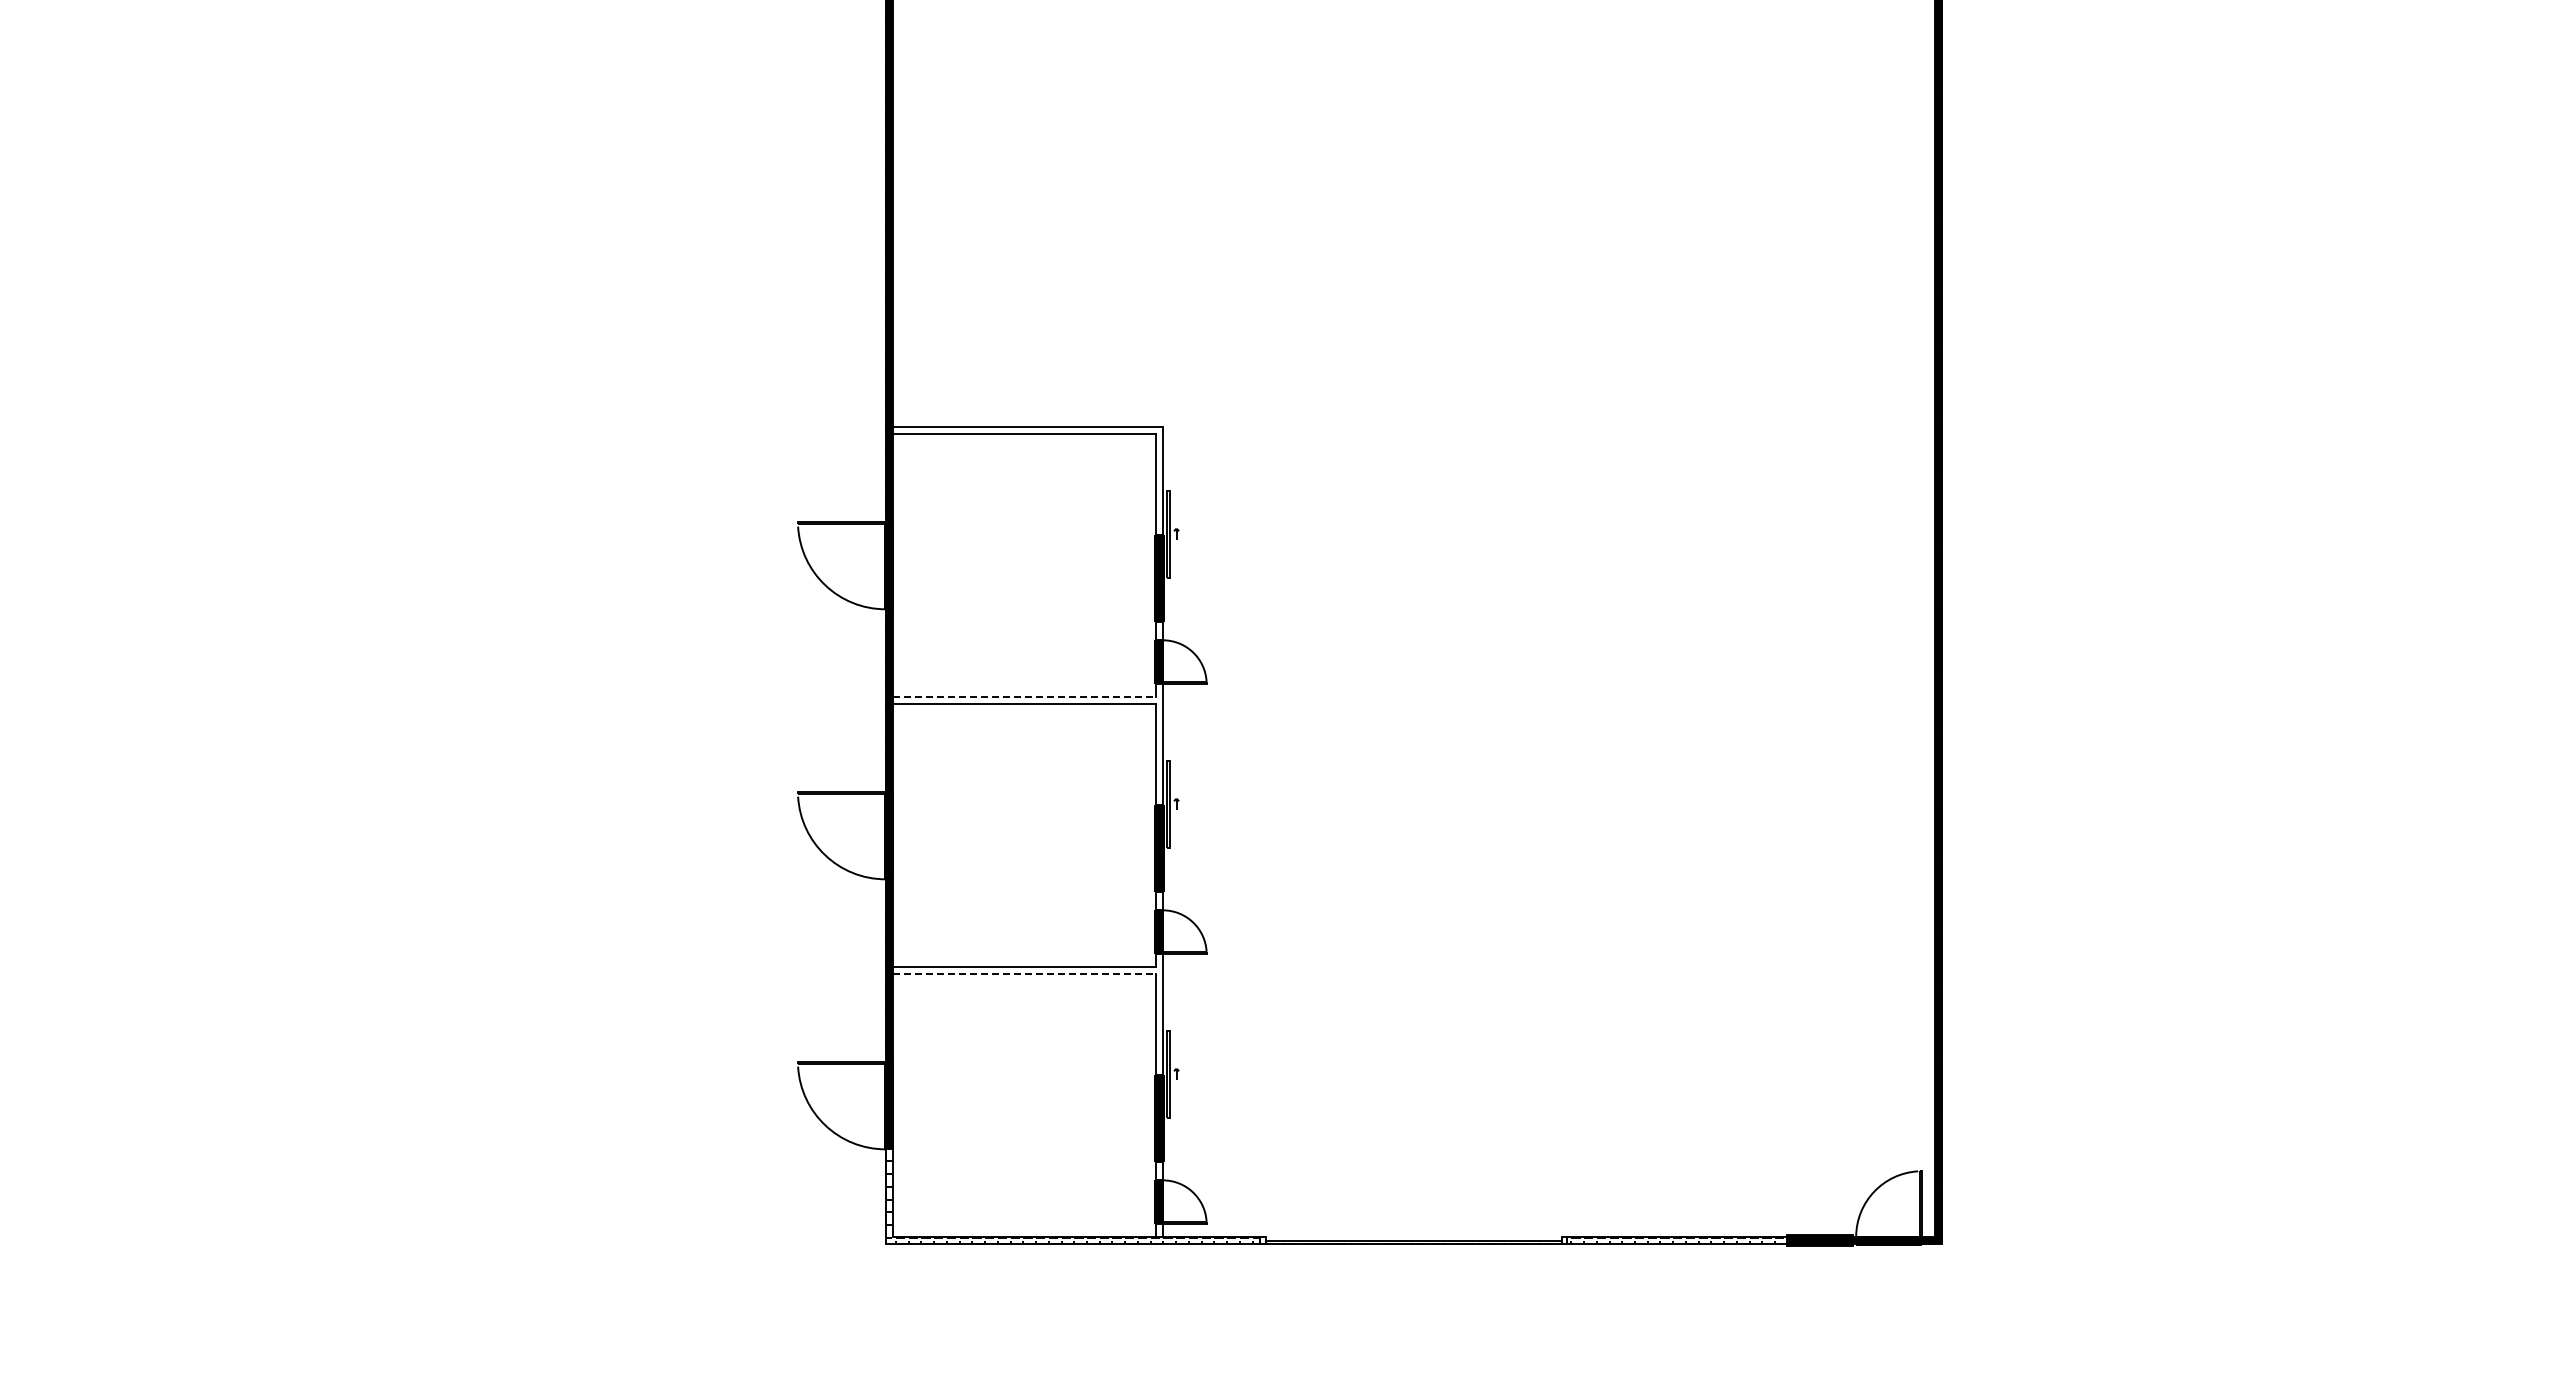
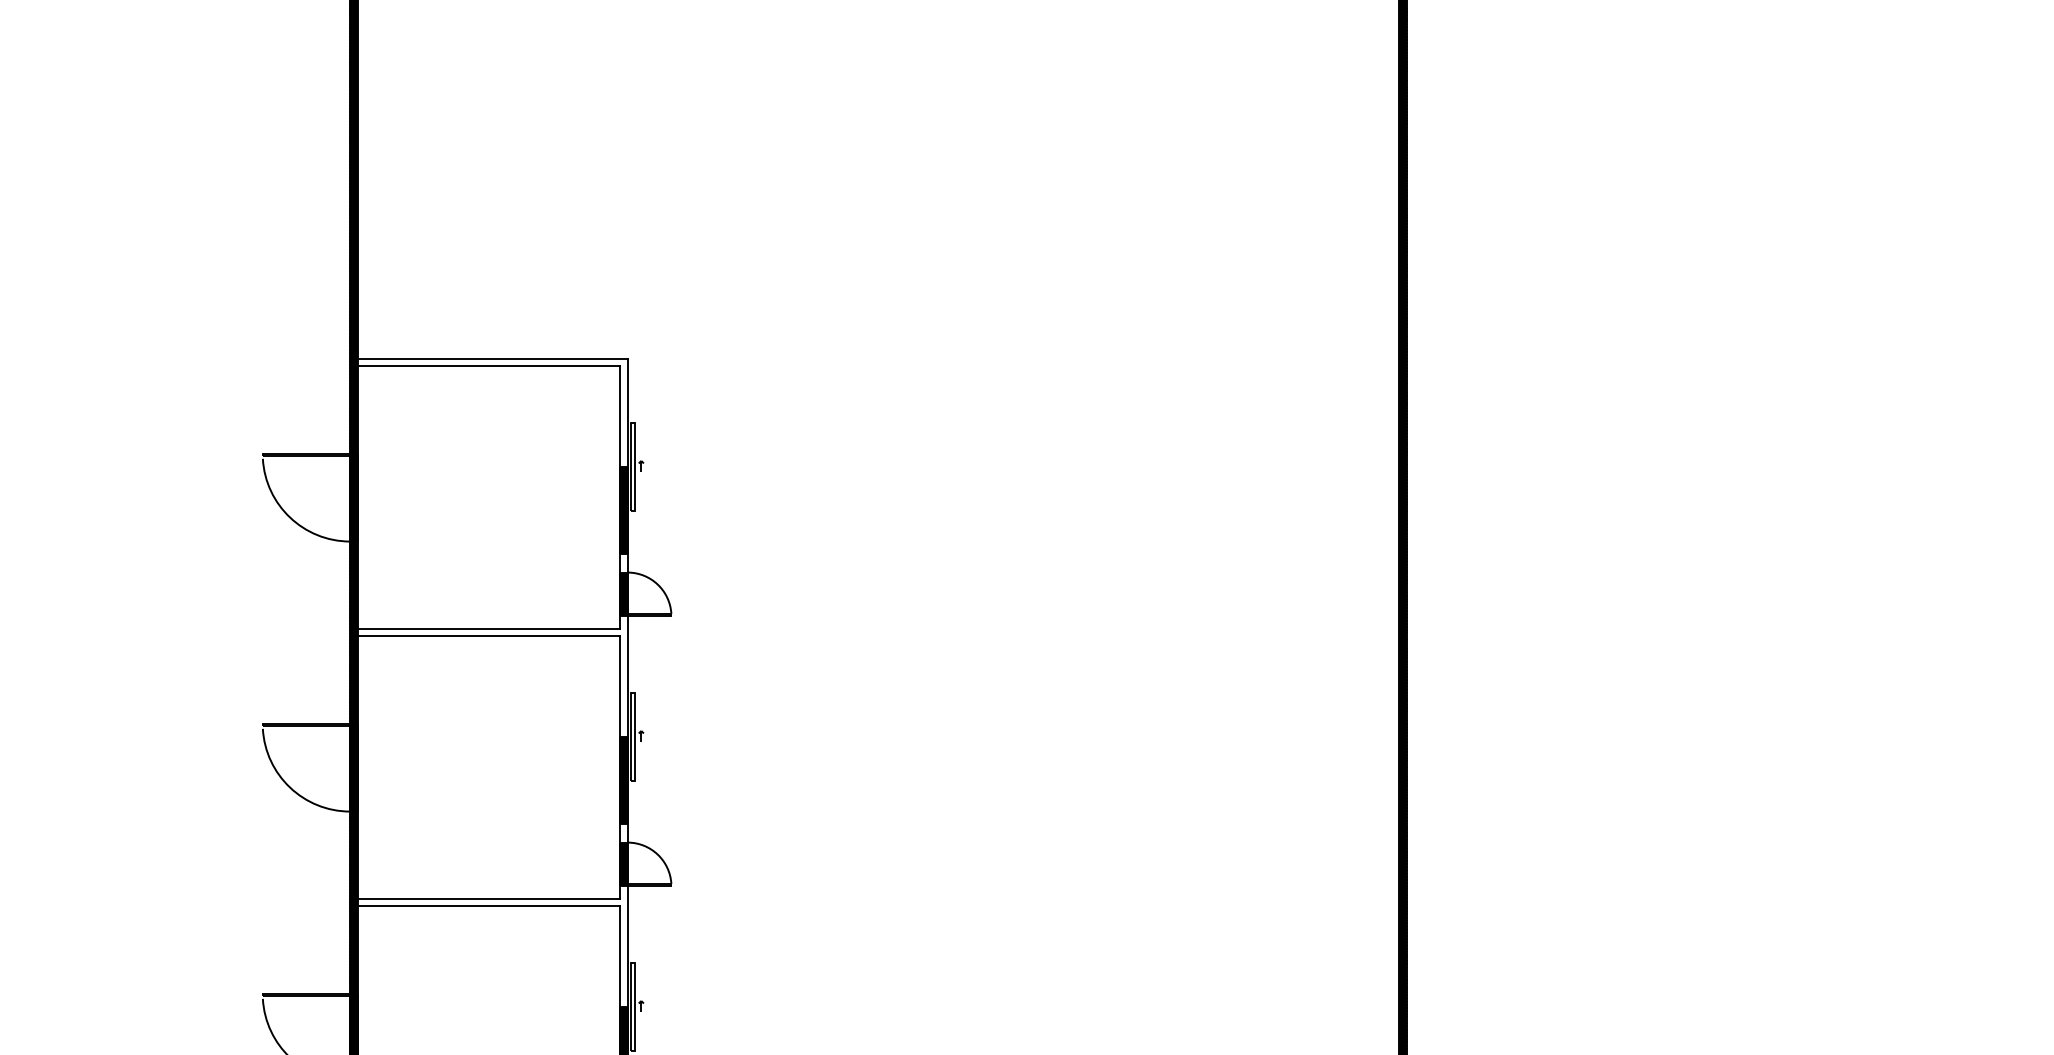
line: (1024, 696) -> (489, 628), dashed -> solid
line: (1024, 974) -> (489, 906), dashed -> solid

